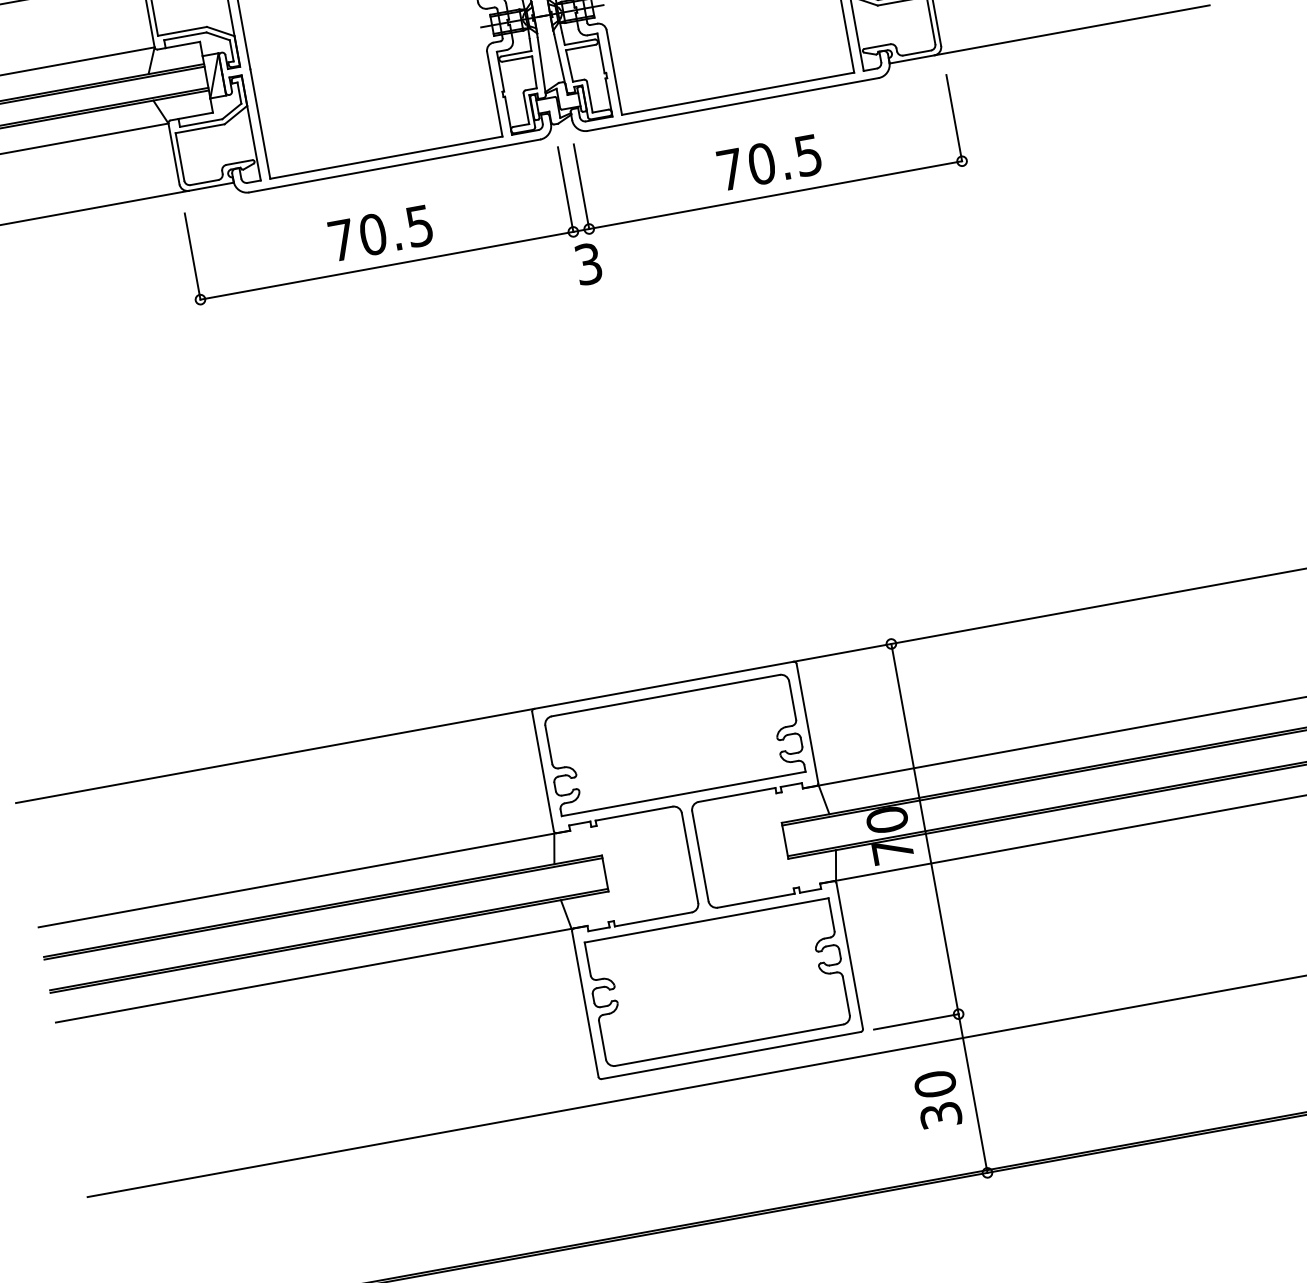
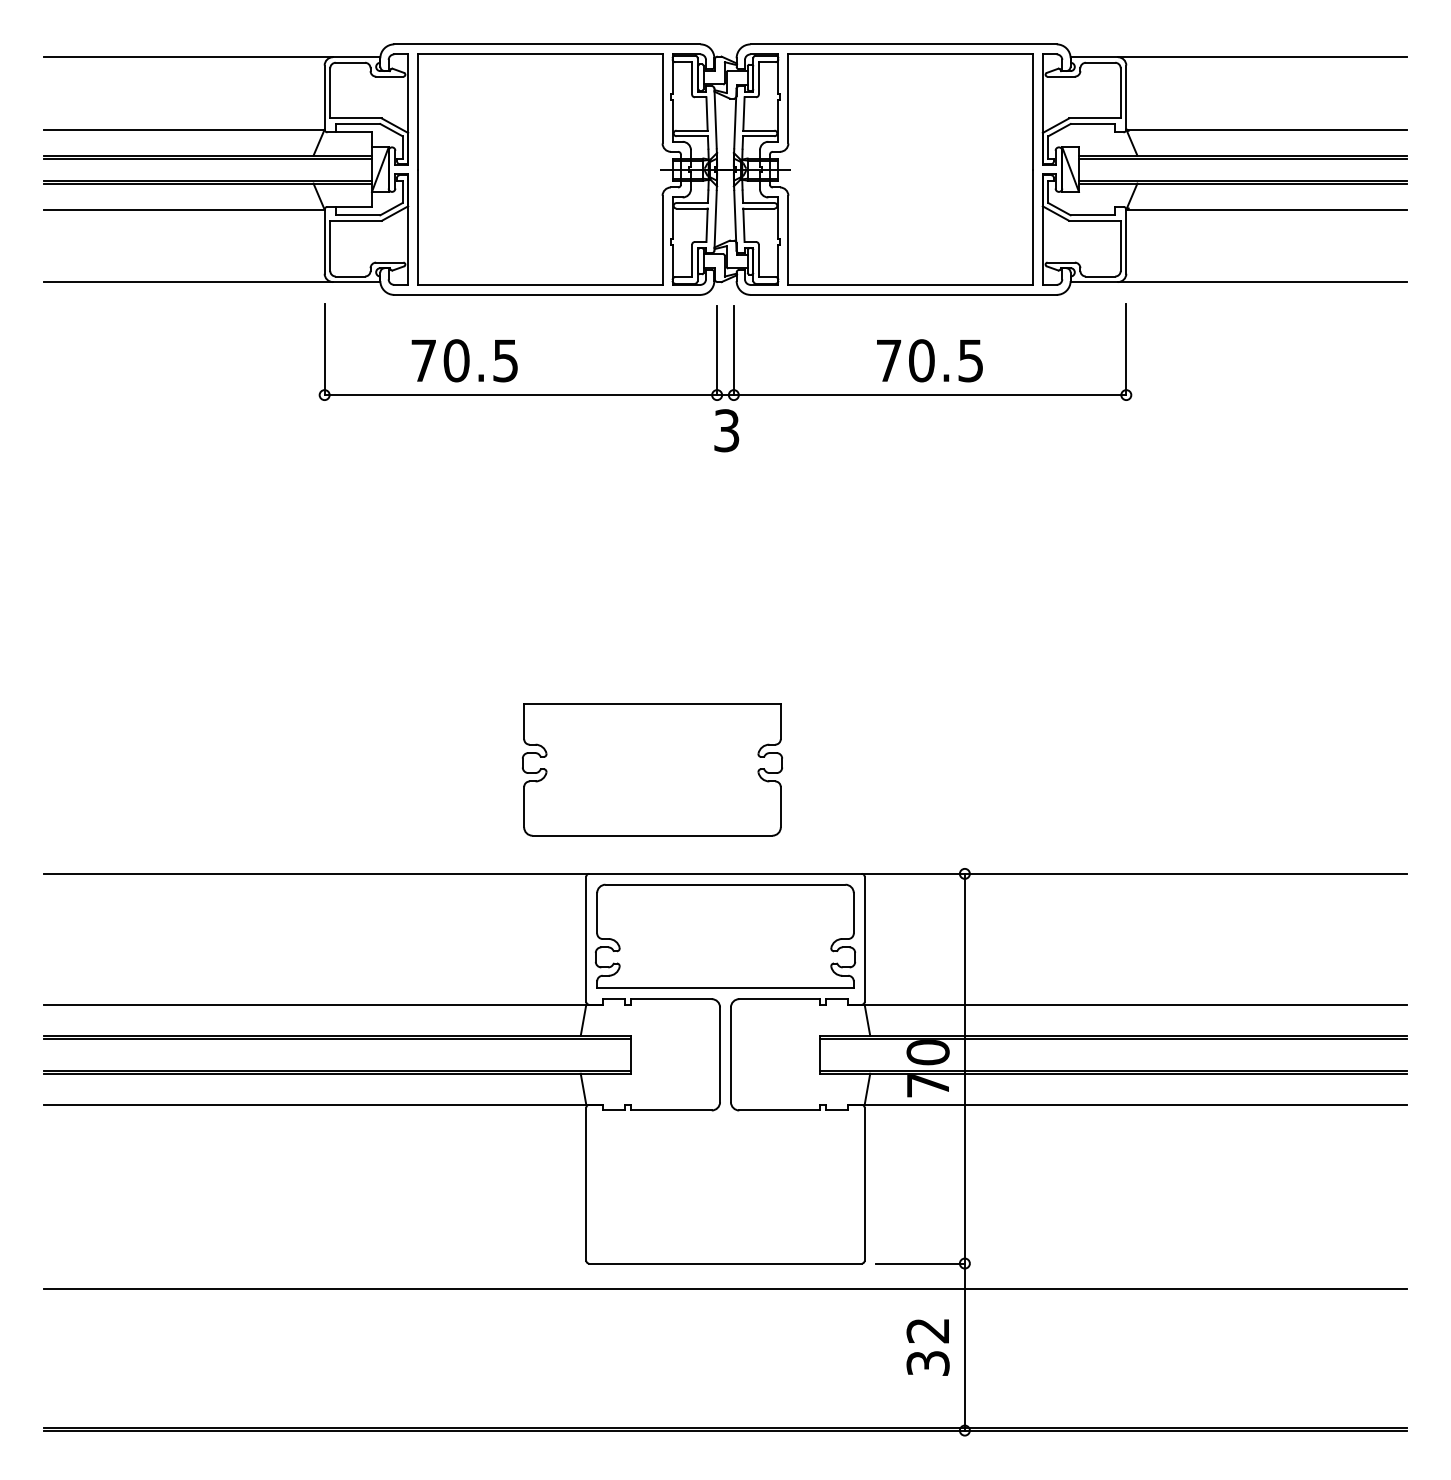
text: (380, 232) -> (464, 360), moved
part: (717, 982) -> (652, 769), moved
text: (934, 1084) -> (927, 1330), 30 -> 32

